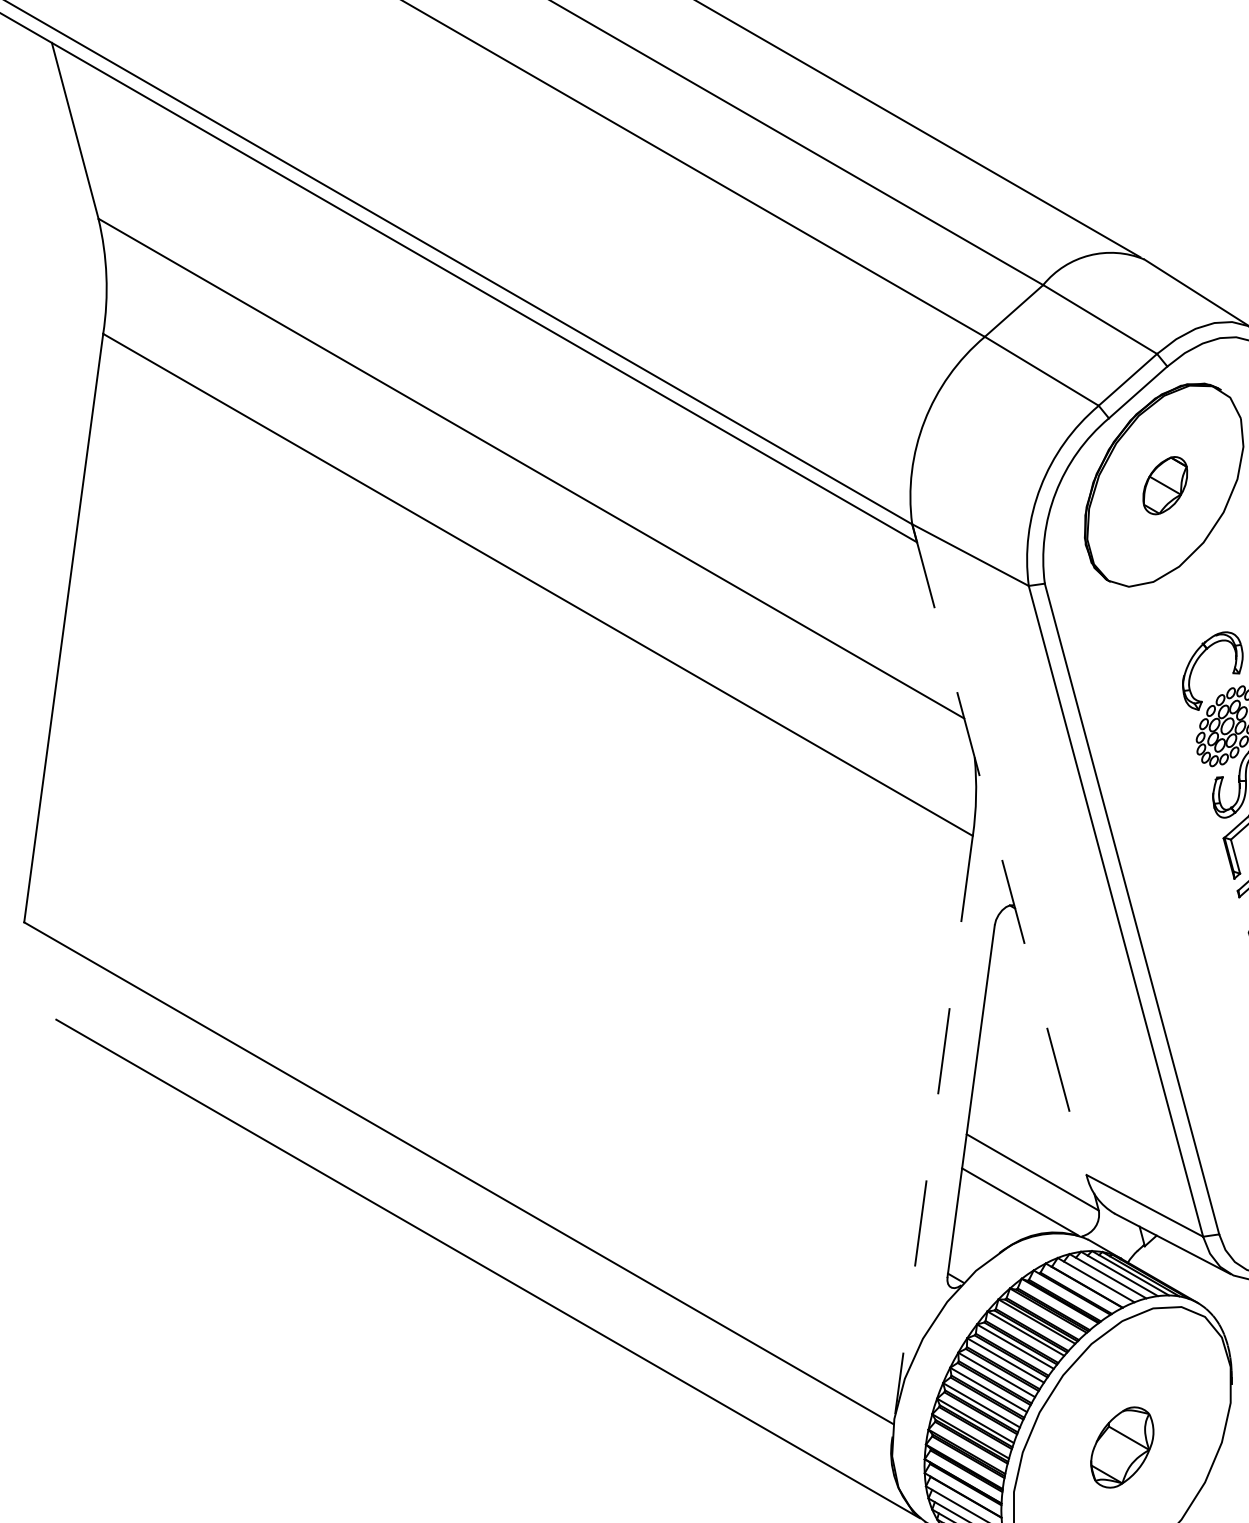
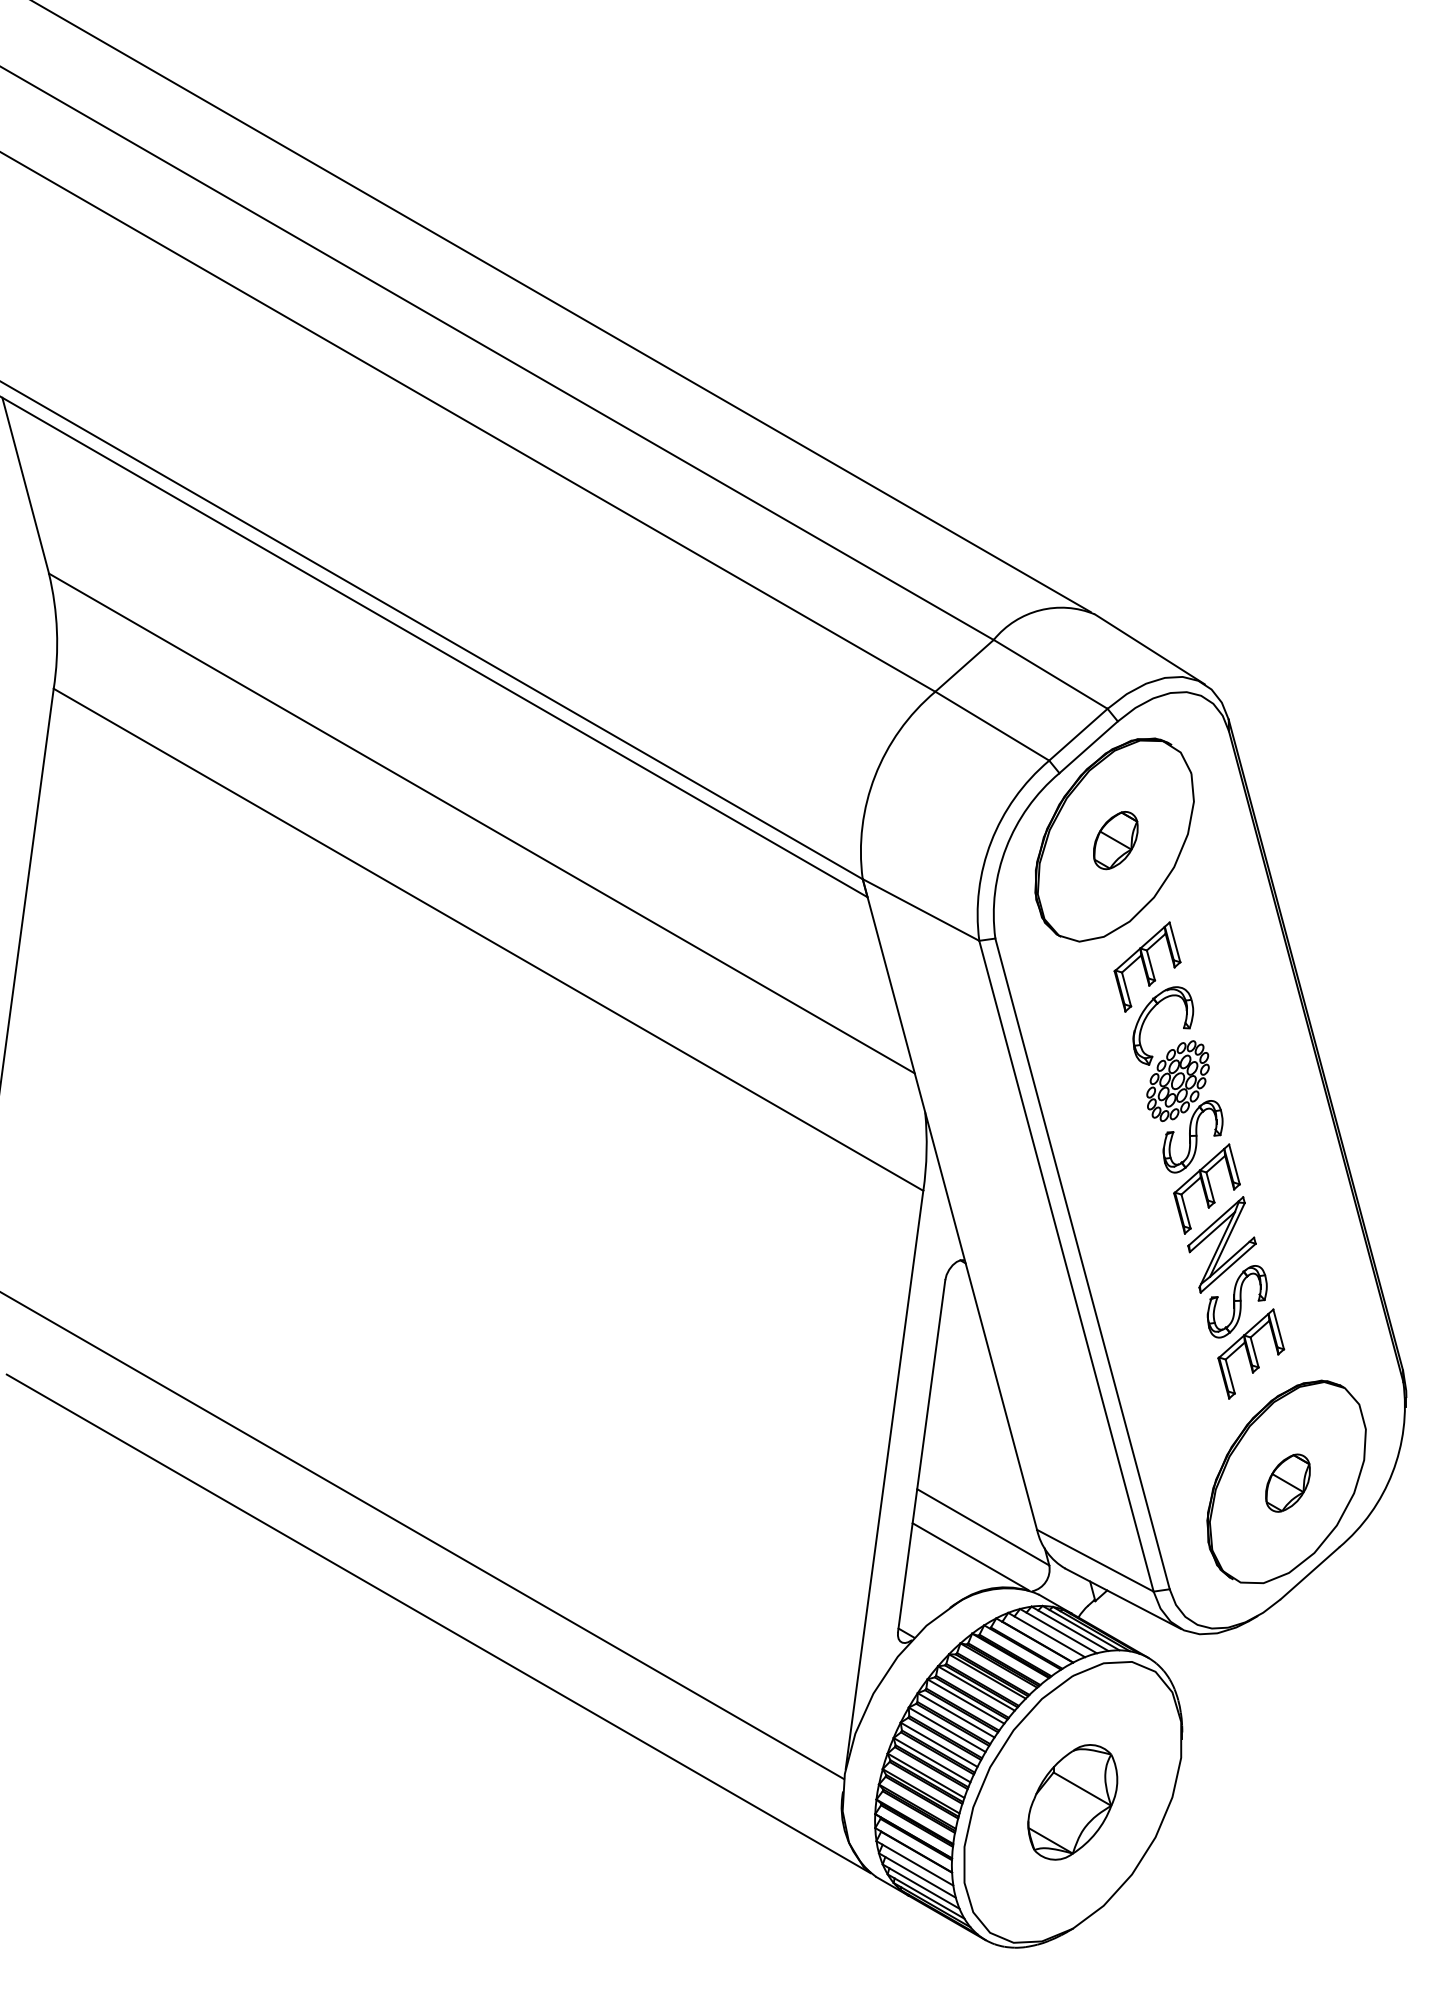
part: (1196, 611) -> (1147, 966), added
line: (998, 849) -> (949, 1204), dashed -> solid
line: (933, 1124) -> (884, 1479), dashed -> solid
part: (1121, 1447) -> (1072, 1802), size x1.43

